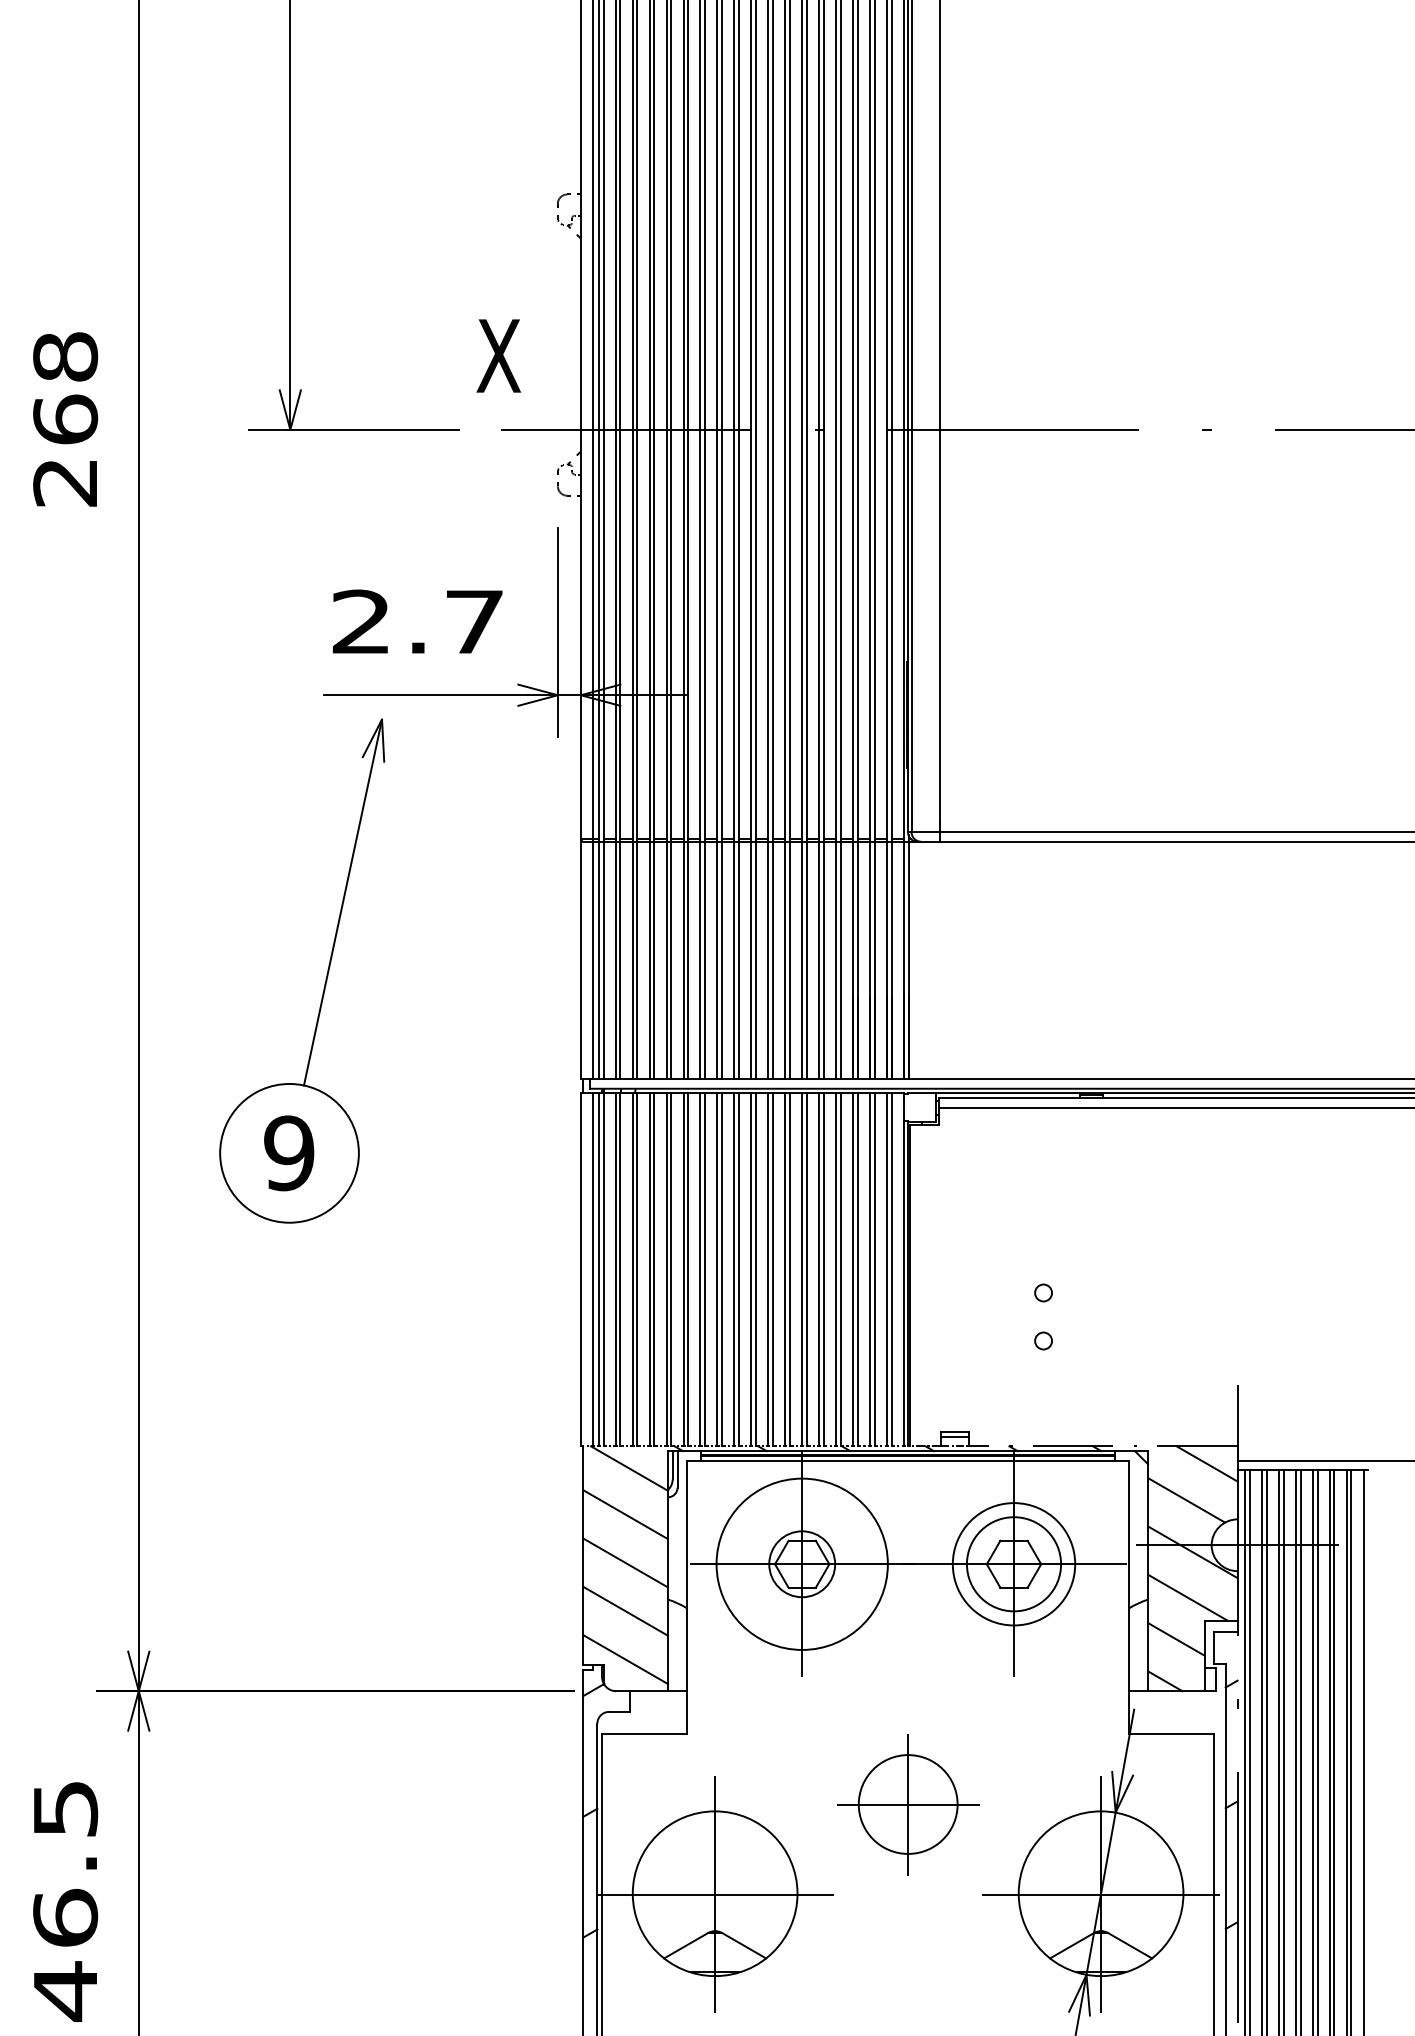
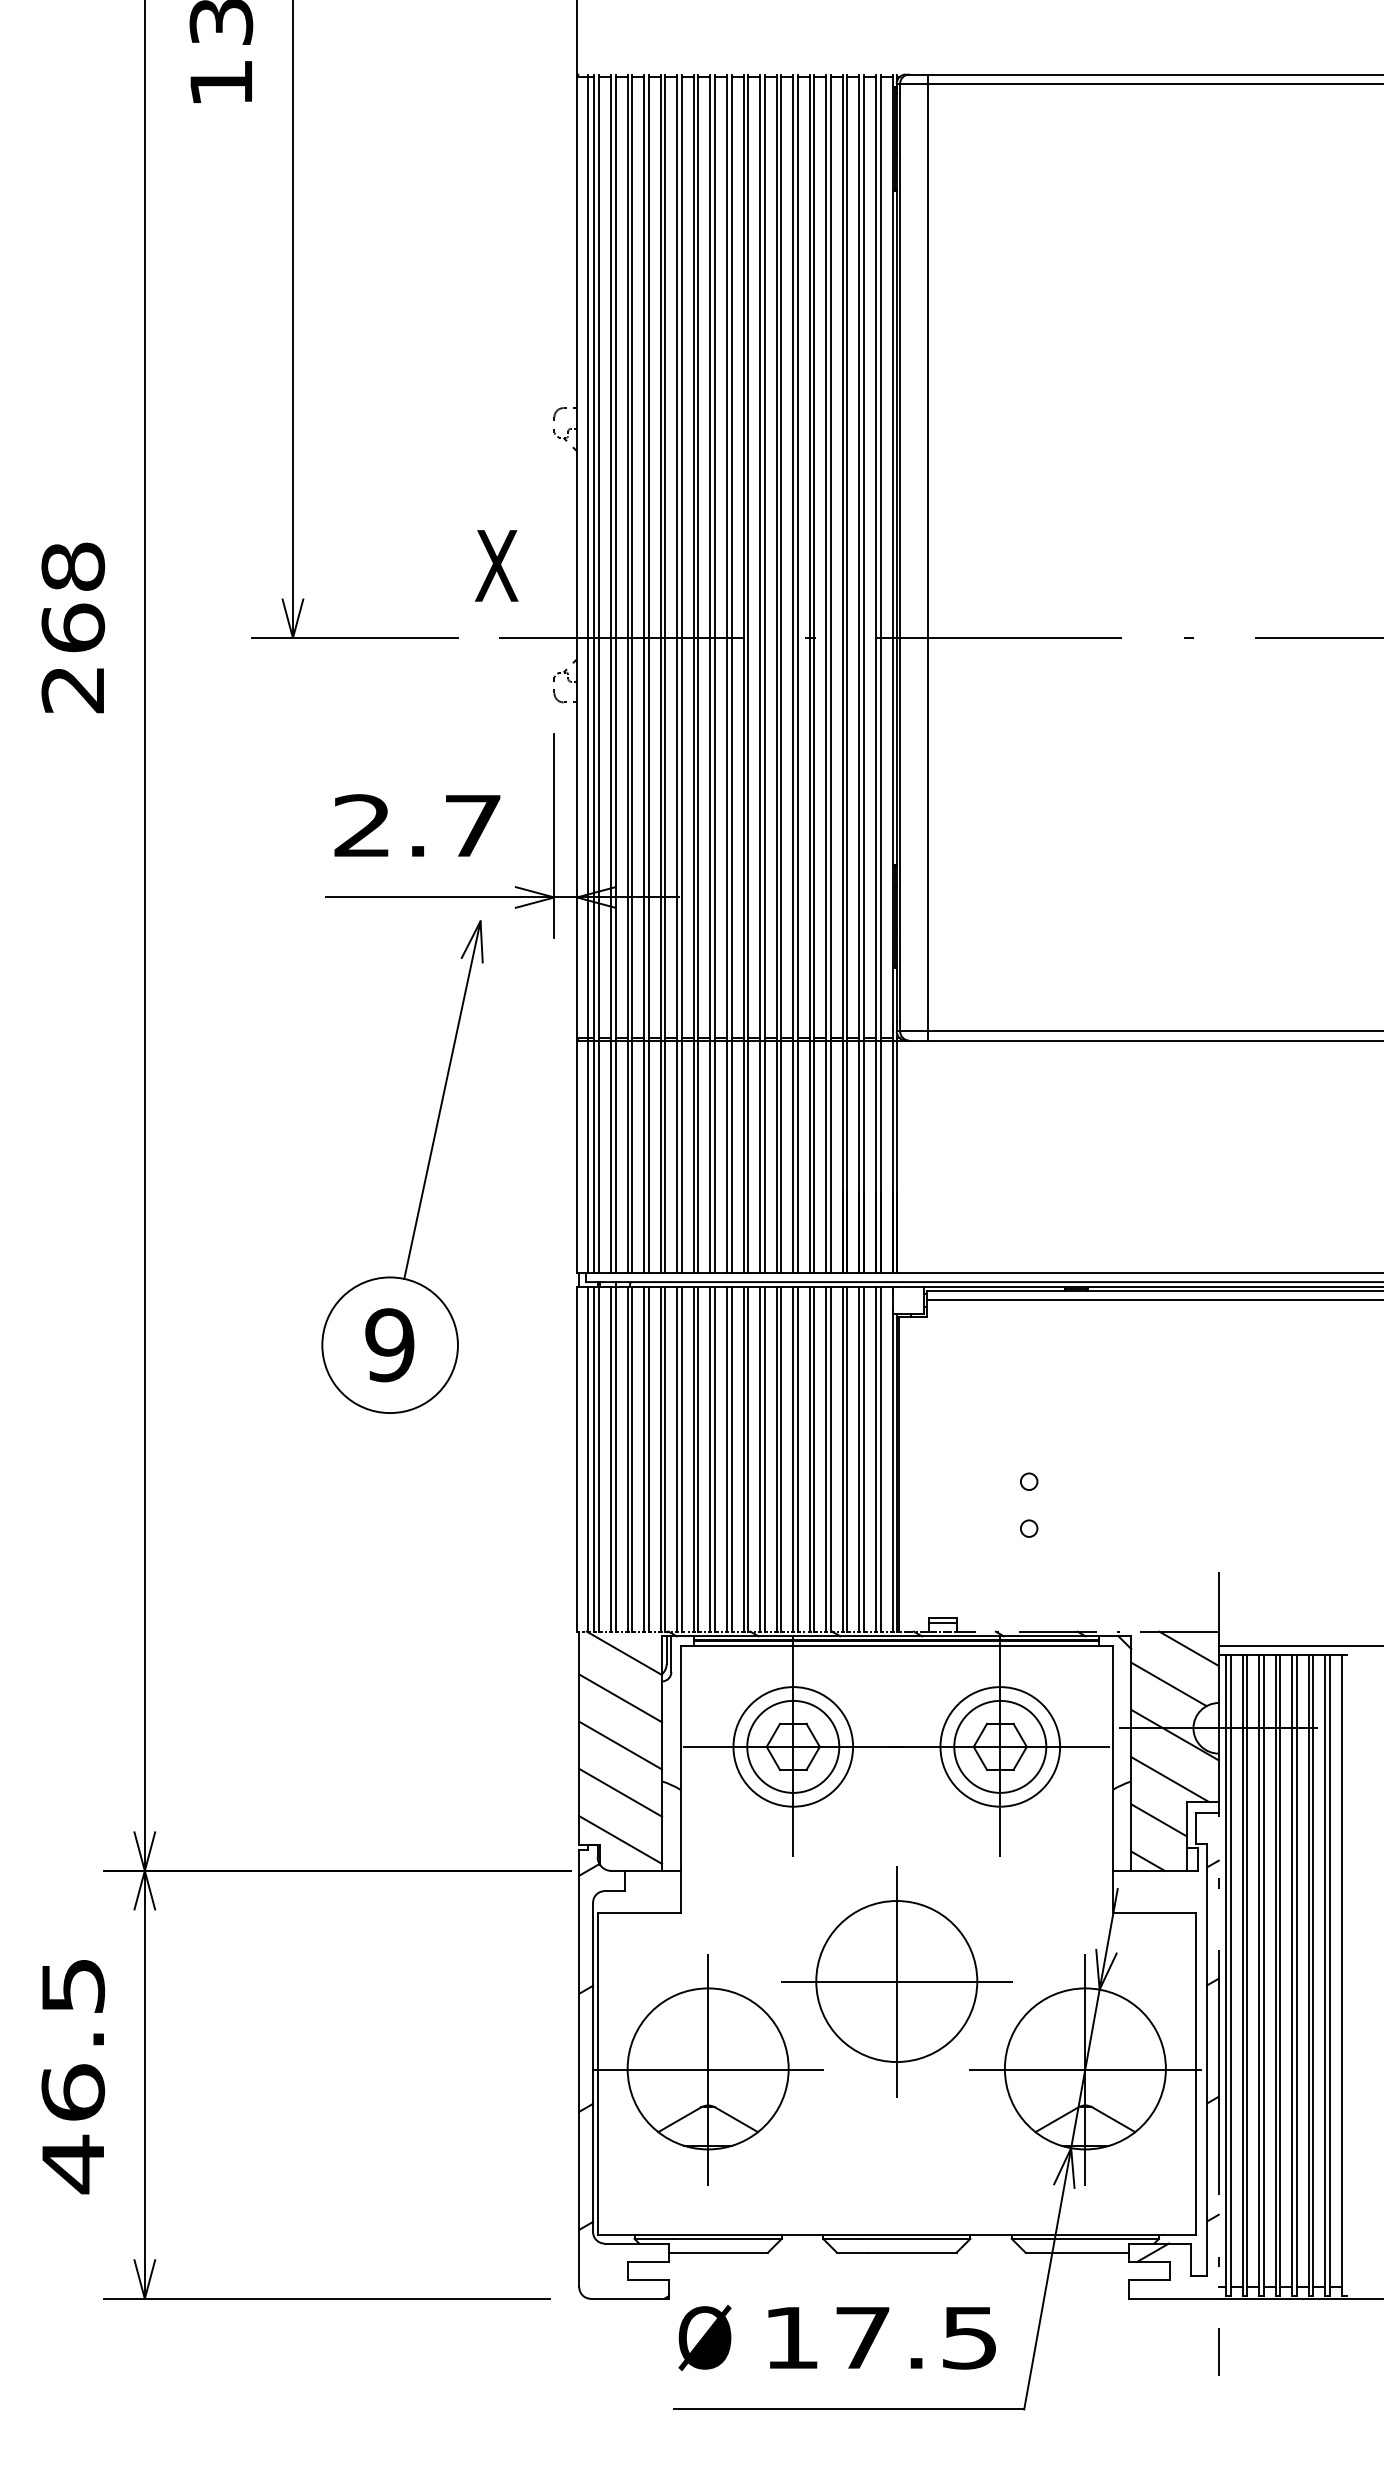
part: (325, 977) -> (425, 1173), moved
circle: (802, 1563) -> (793, 1746), size x0.71
circle: (802, 1563) -> (793, 1746), size x1.43
part: (907, 1804) -> (896, 1981), size x1.67

